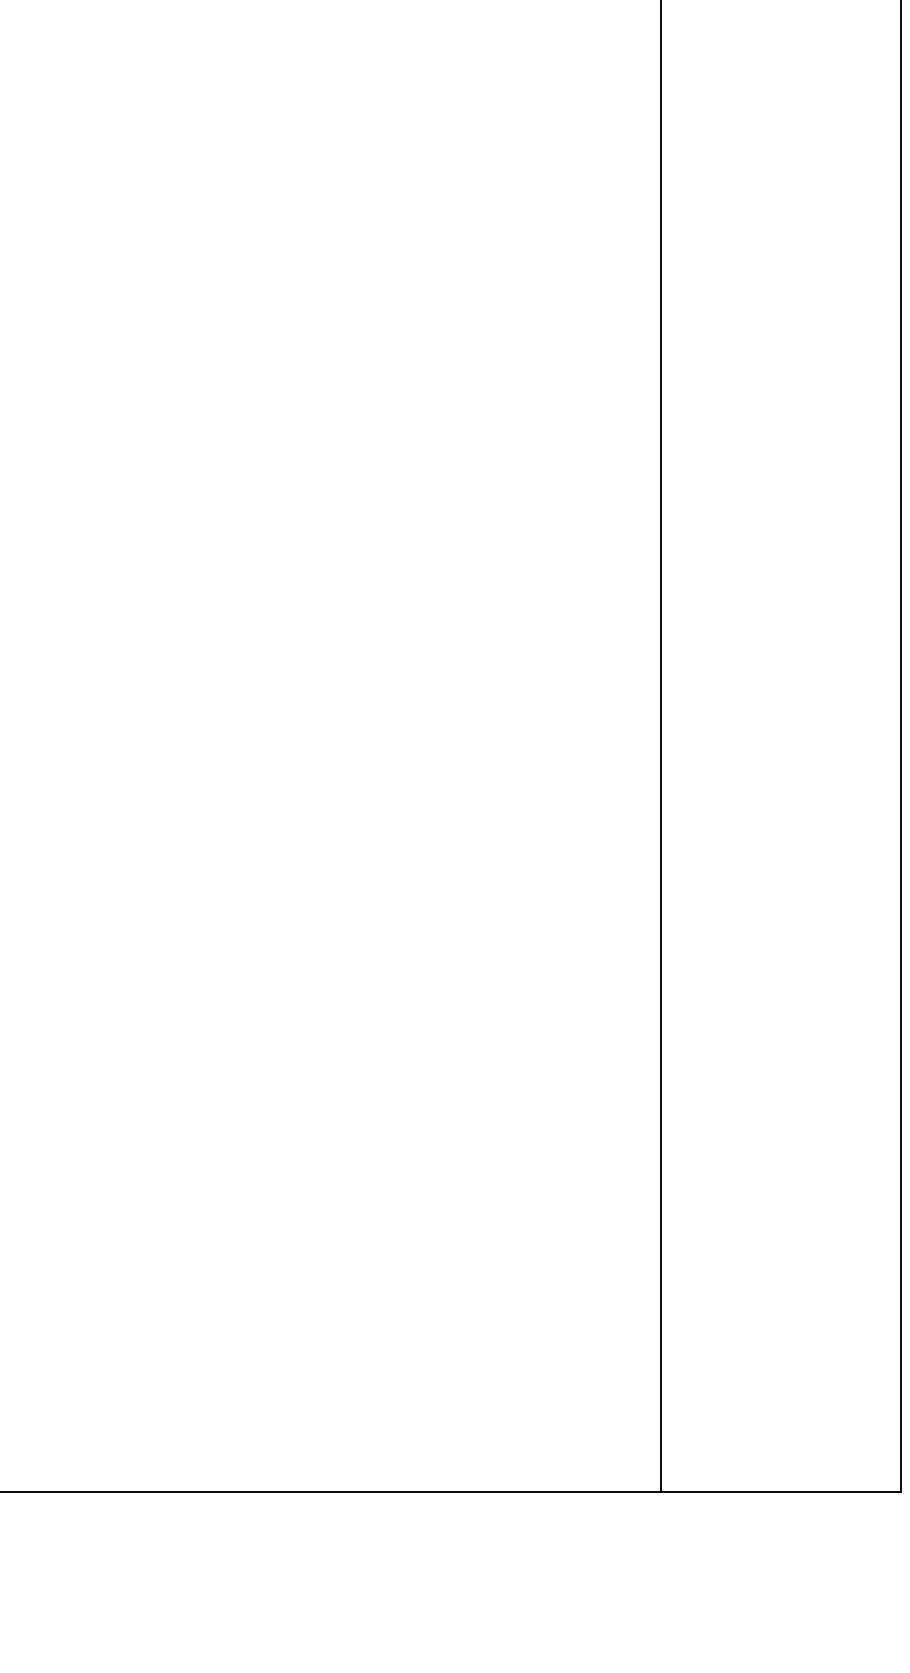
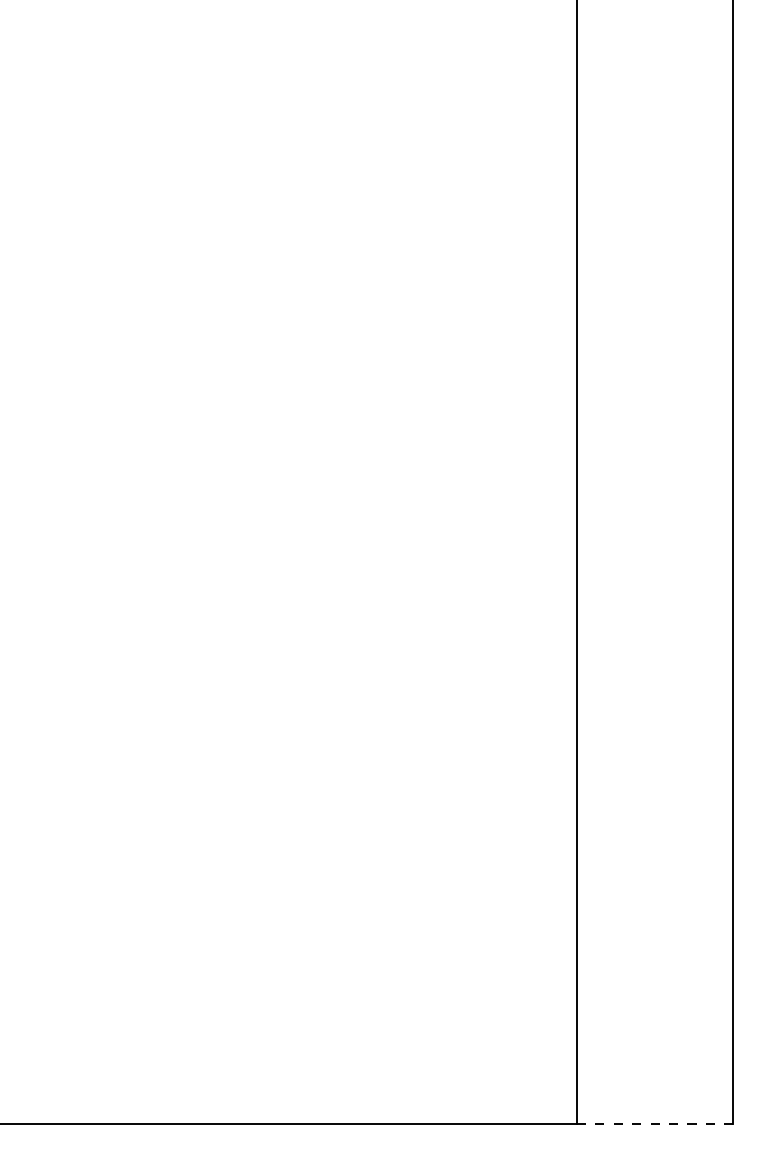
line: (781, 1492) -> (655, 1124), solid -> dashed

